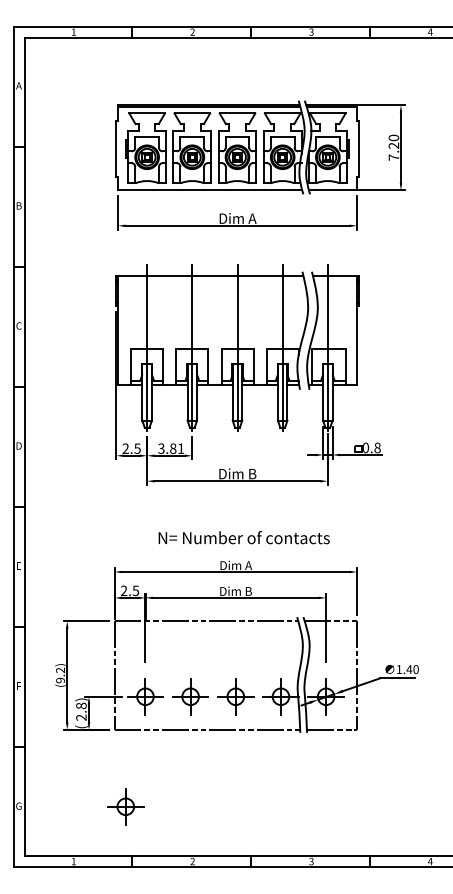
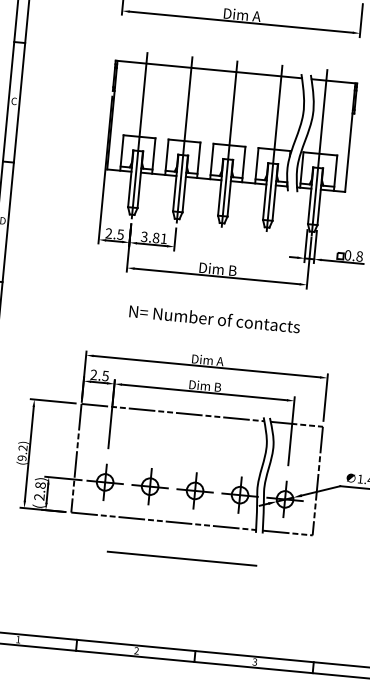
text: (243, 537) -> (214, 318), moved
line: (228, 765) -> (181, 558), added
part: (125, 806) -> (74, 589), removed

